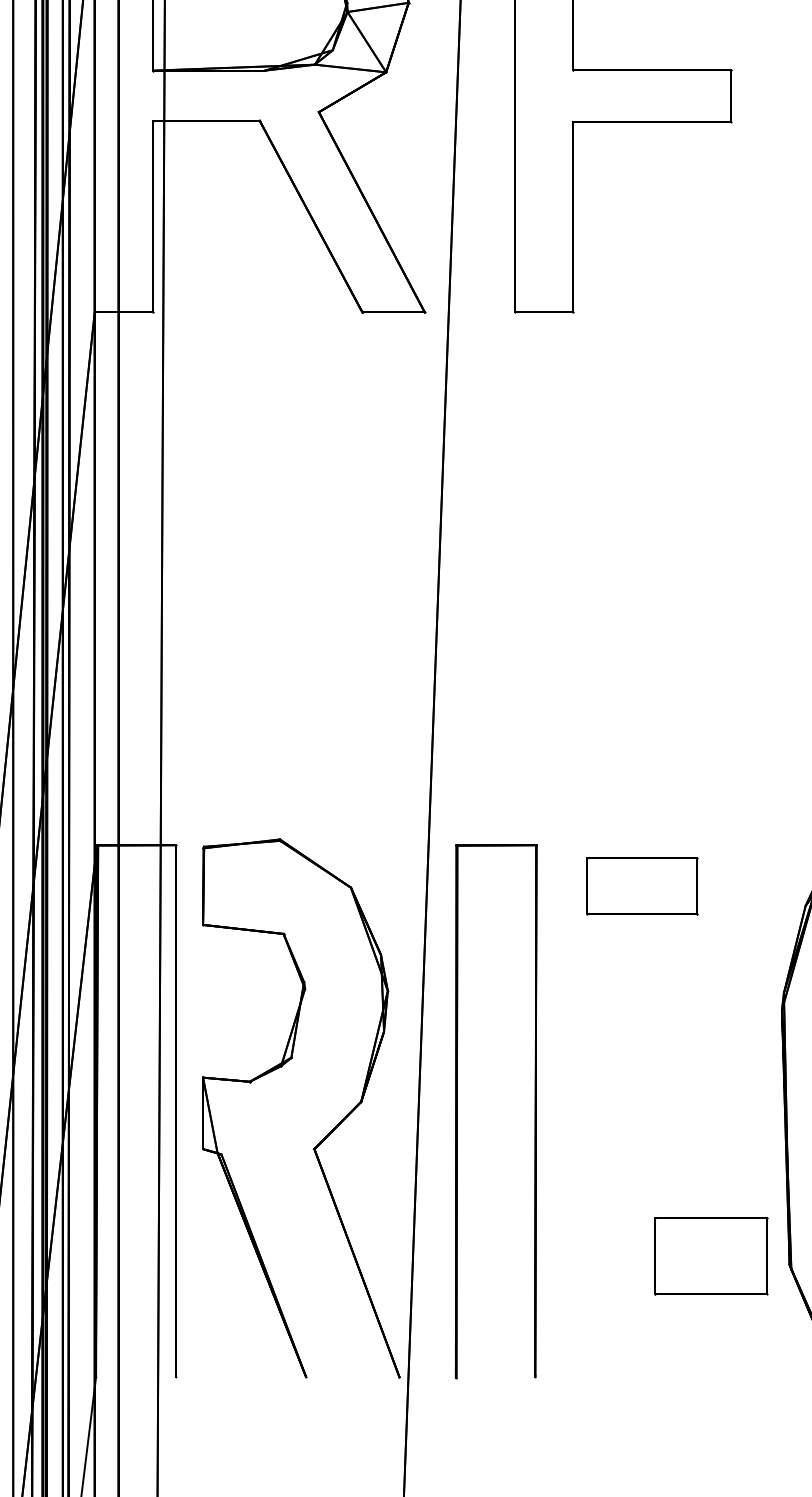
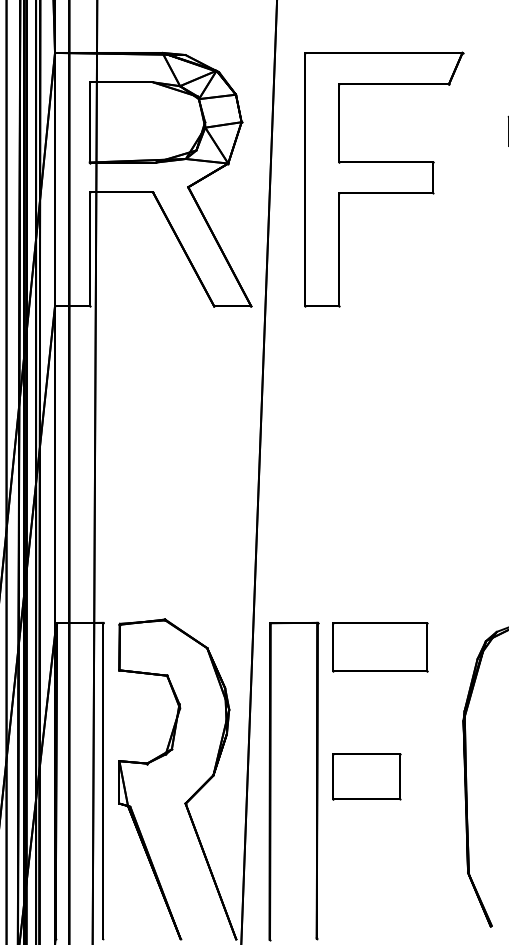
part: (642, 886) -> (380, 647), size x1.43
part: (711, 1256) -> (366, 776), moved

